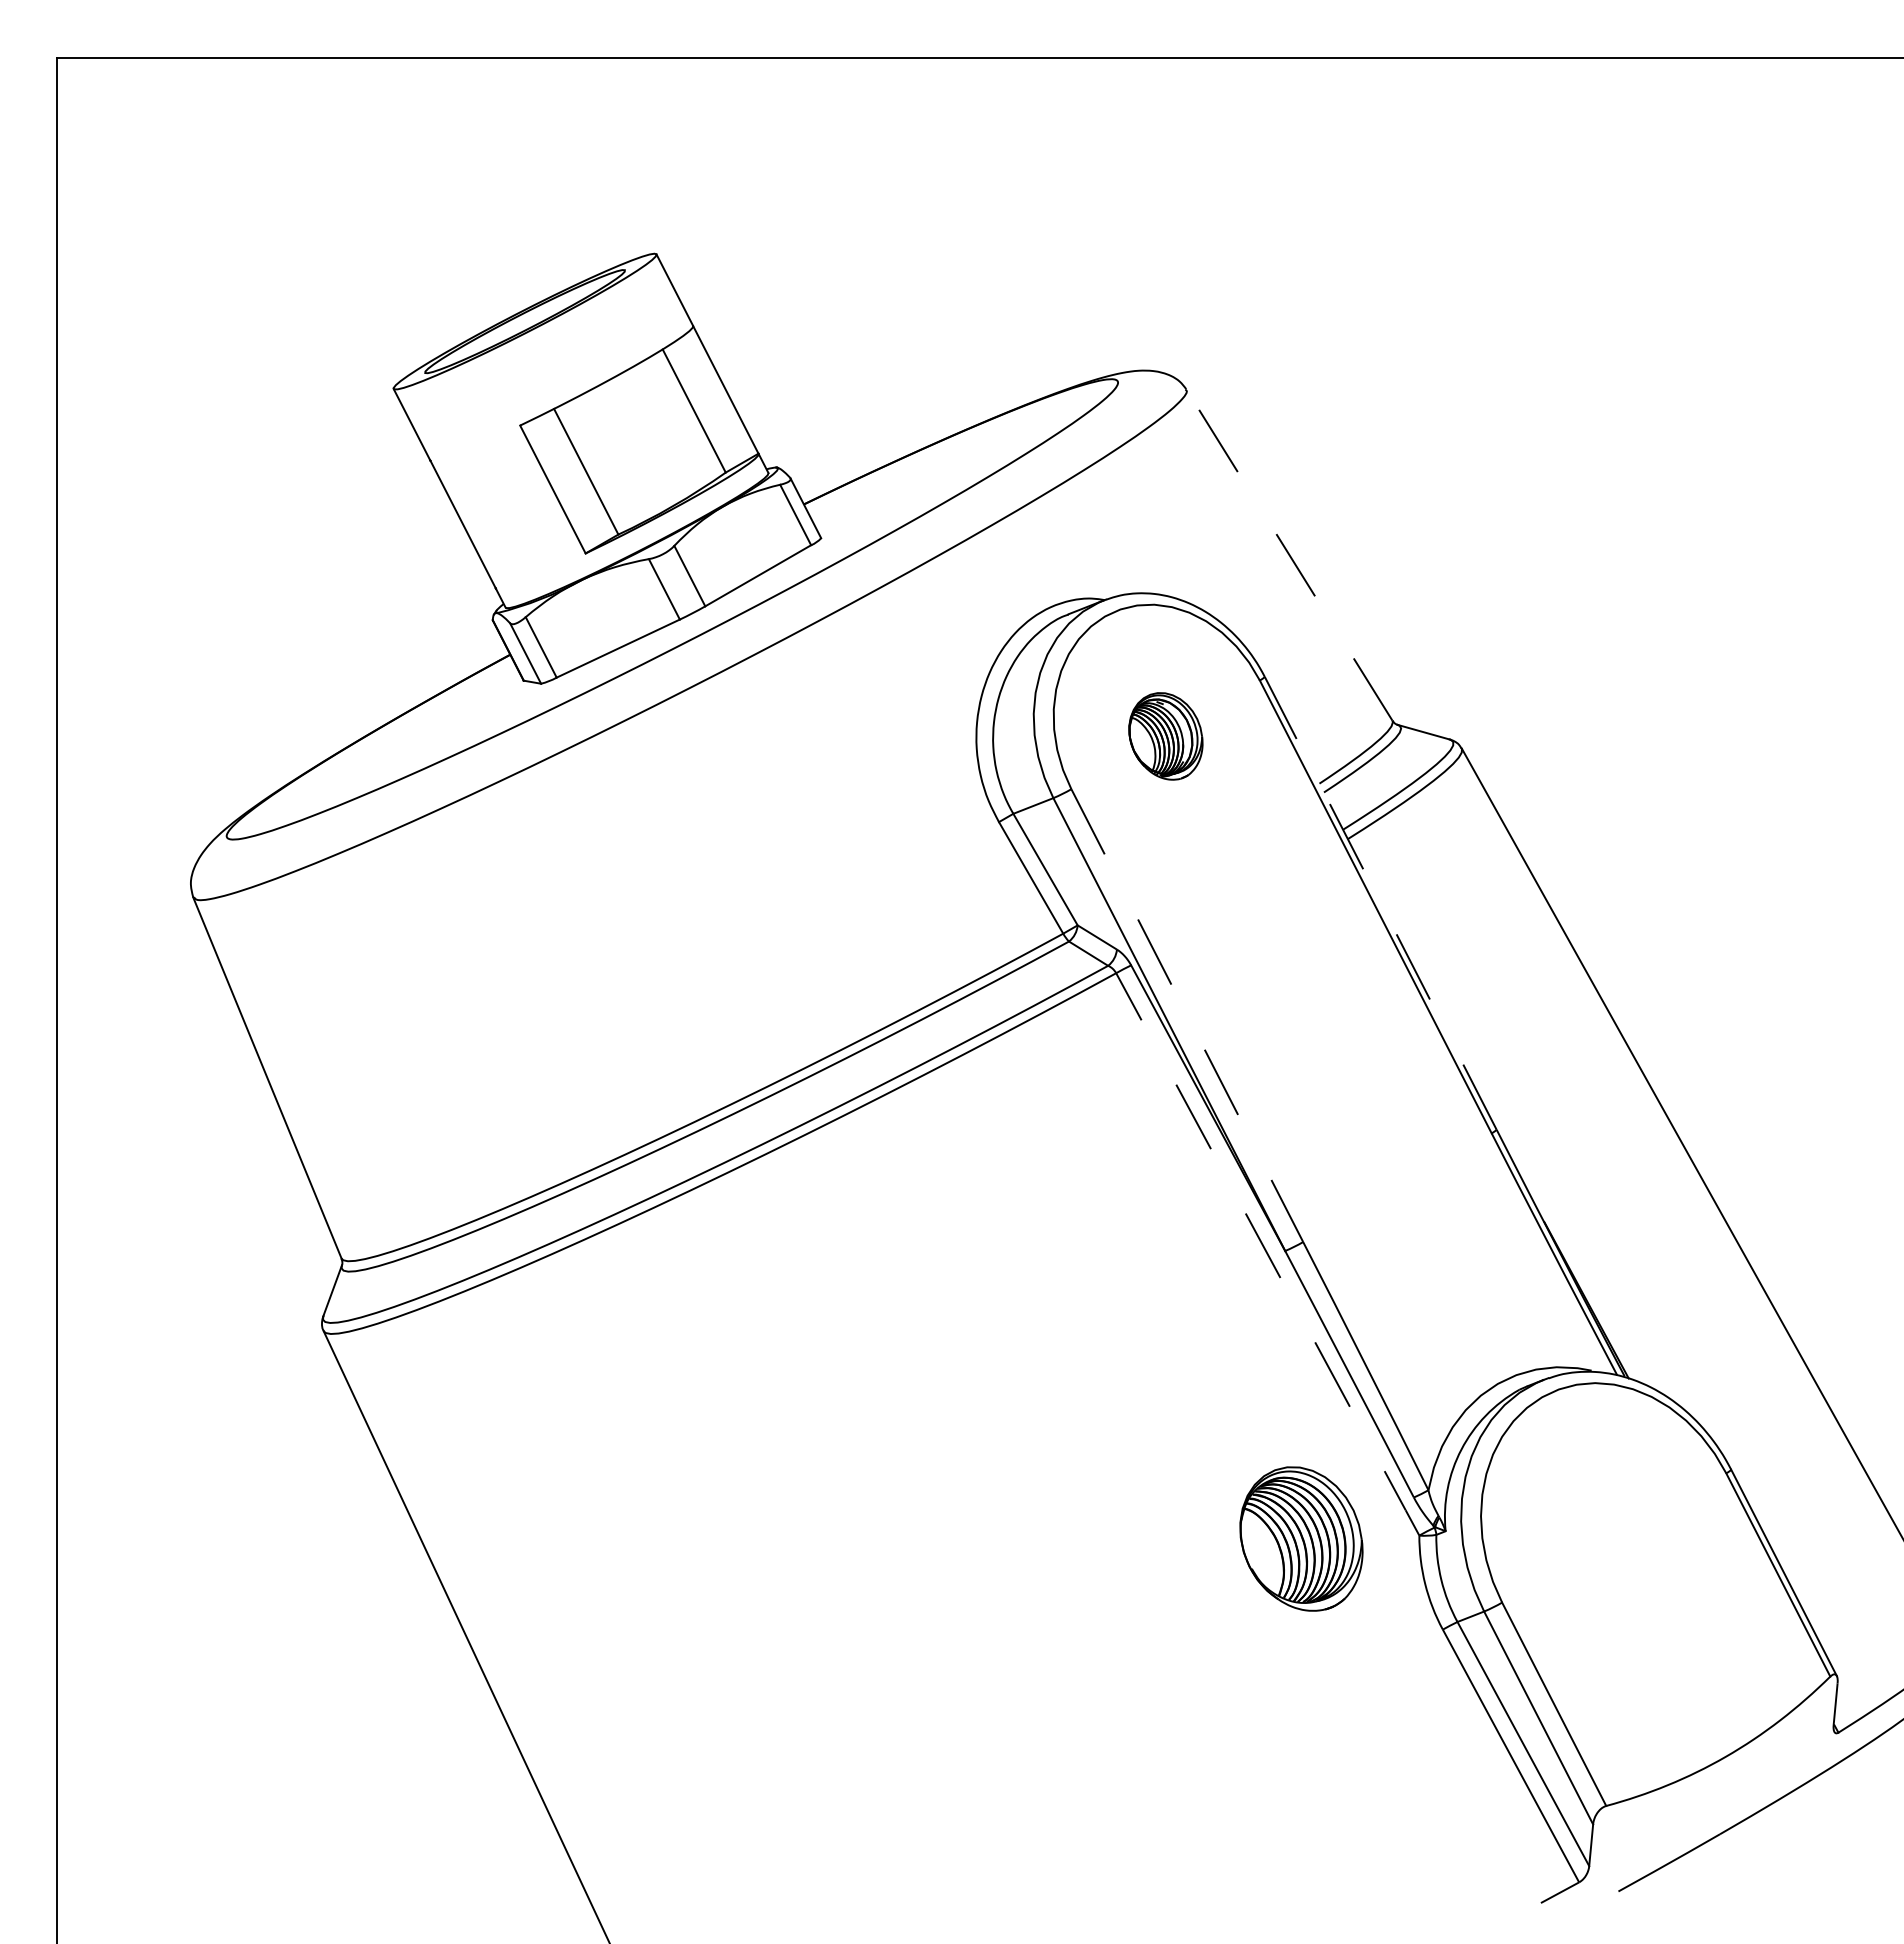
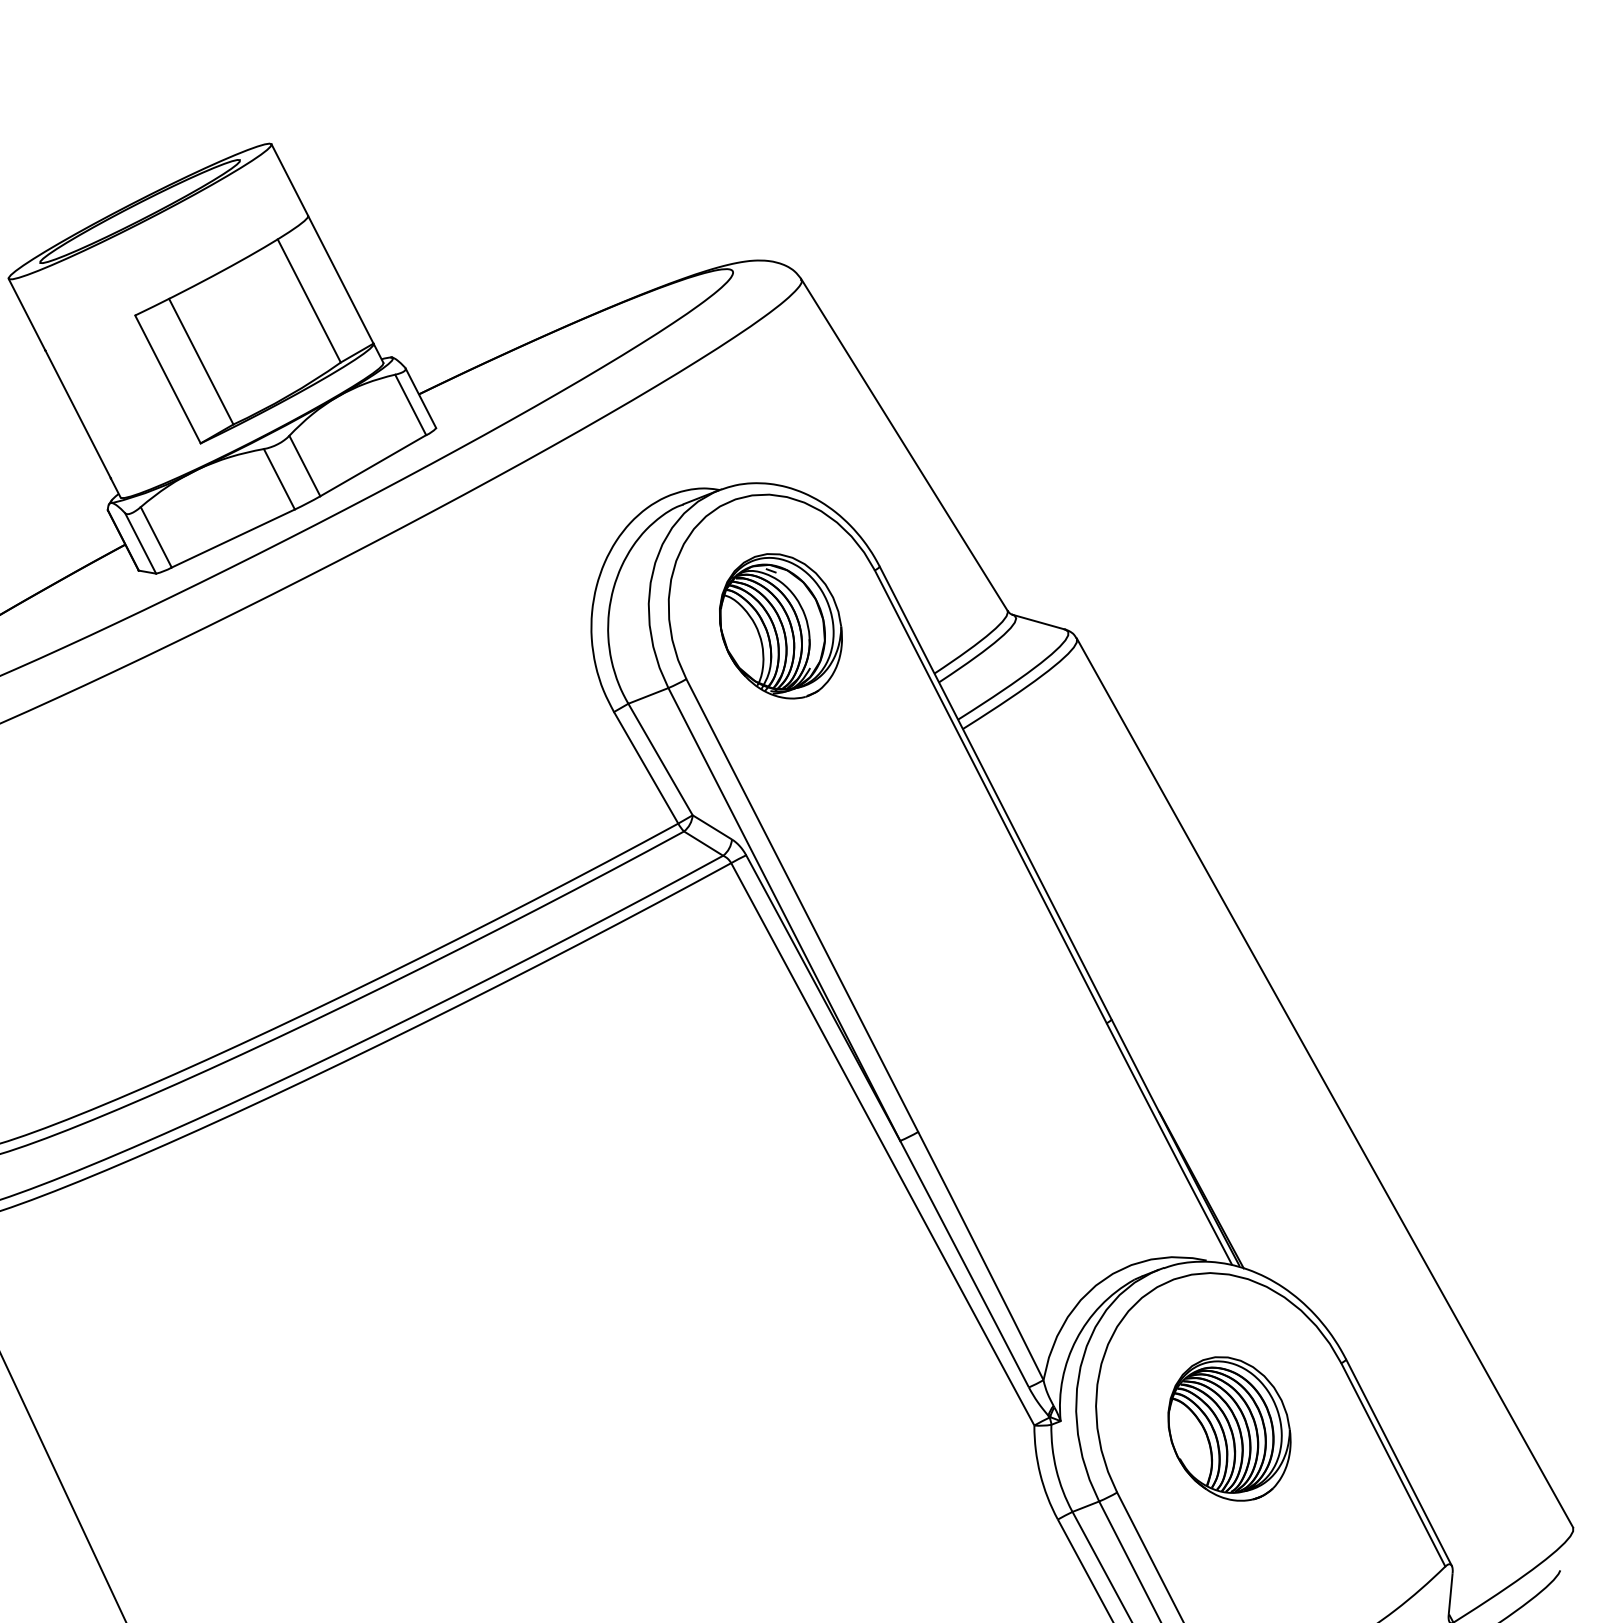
line: (1289, 554) -> (904, 444), dashed -> solid
part: (1165, 736) -> (780, 626), size x1.67
line: (1380, 902) -> (995, 792), dashed -> solid
line: (1187, 1016) -> (802, 906), dashed -> solid
line: (1268, 1255) -> (883, 1145), dashed -> solid
part: (1301, 1538) -> (1229, 1428), moved

